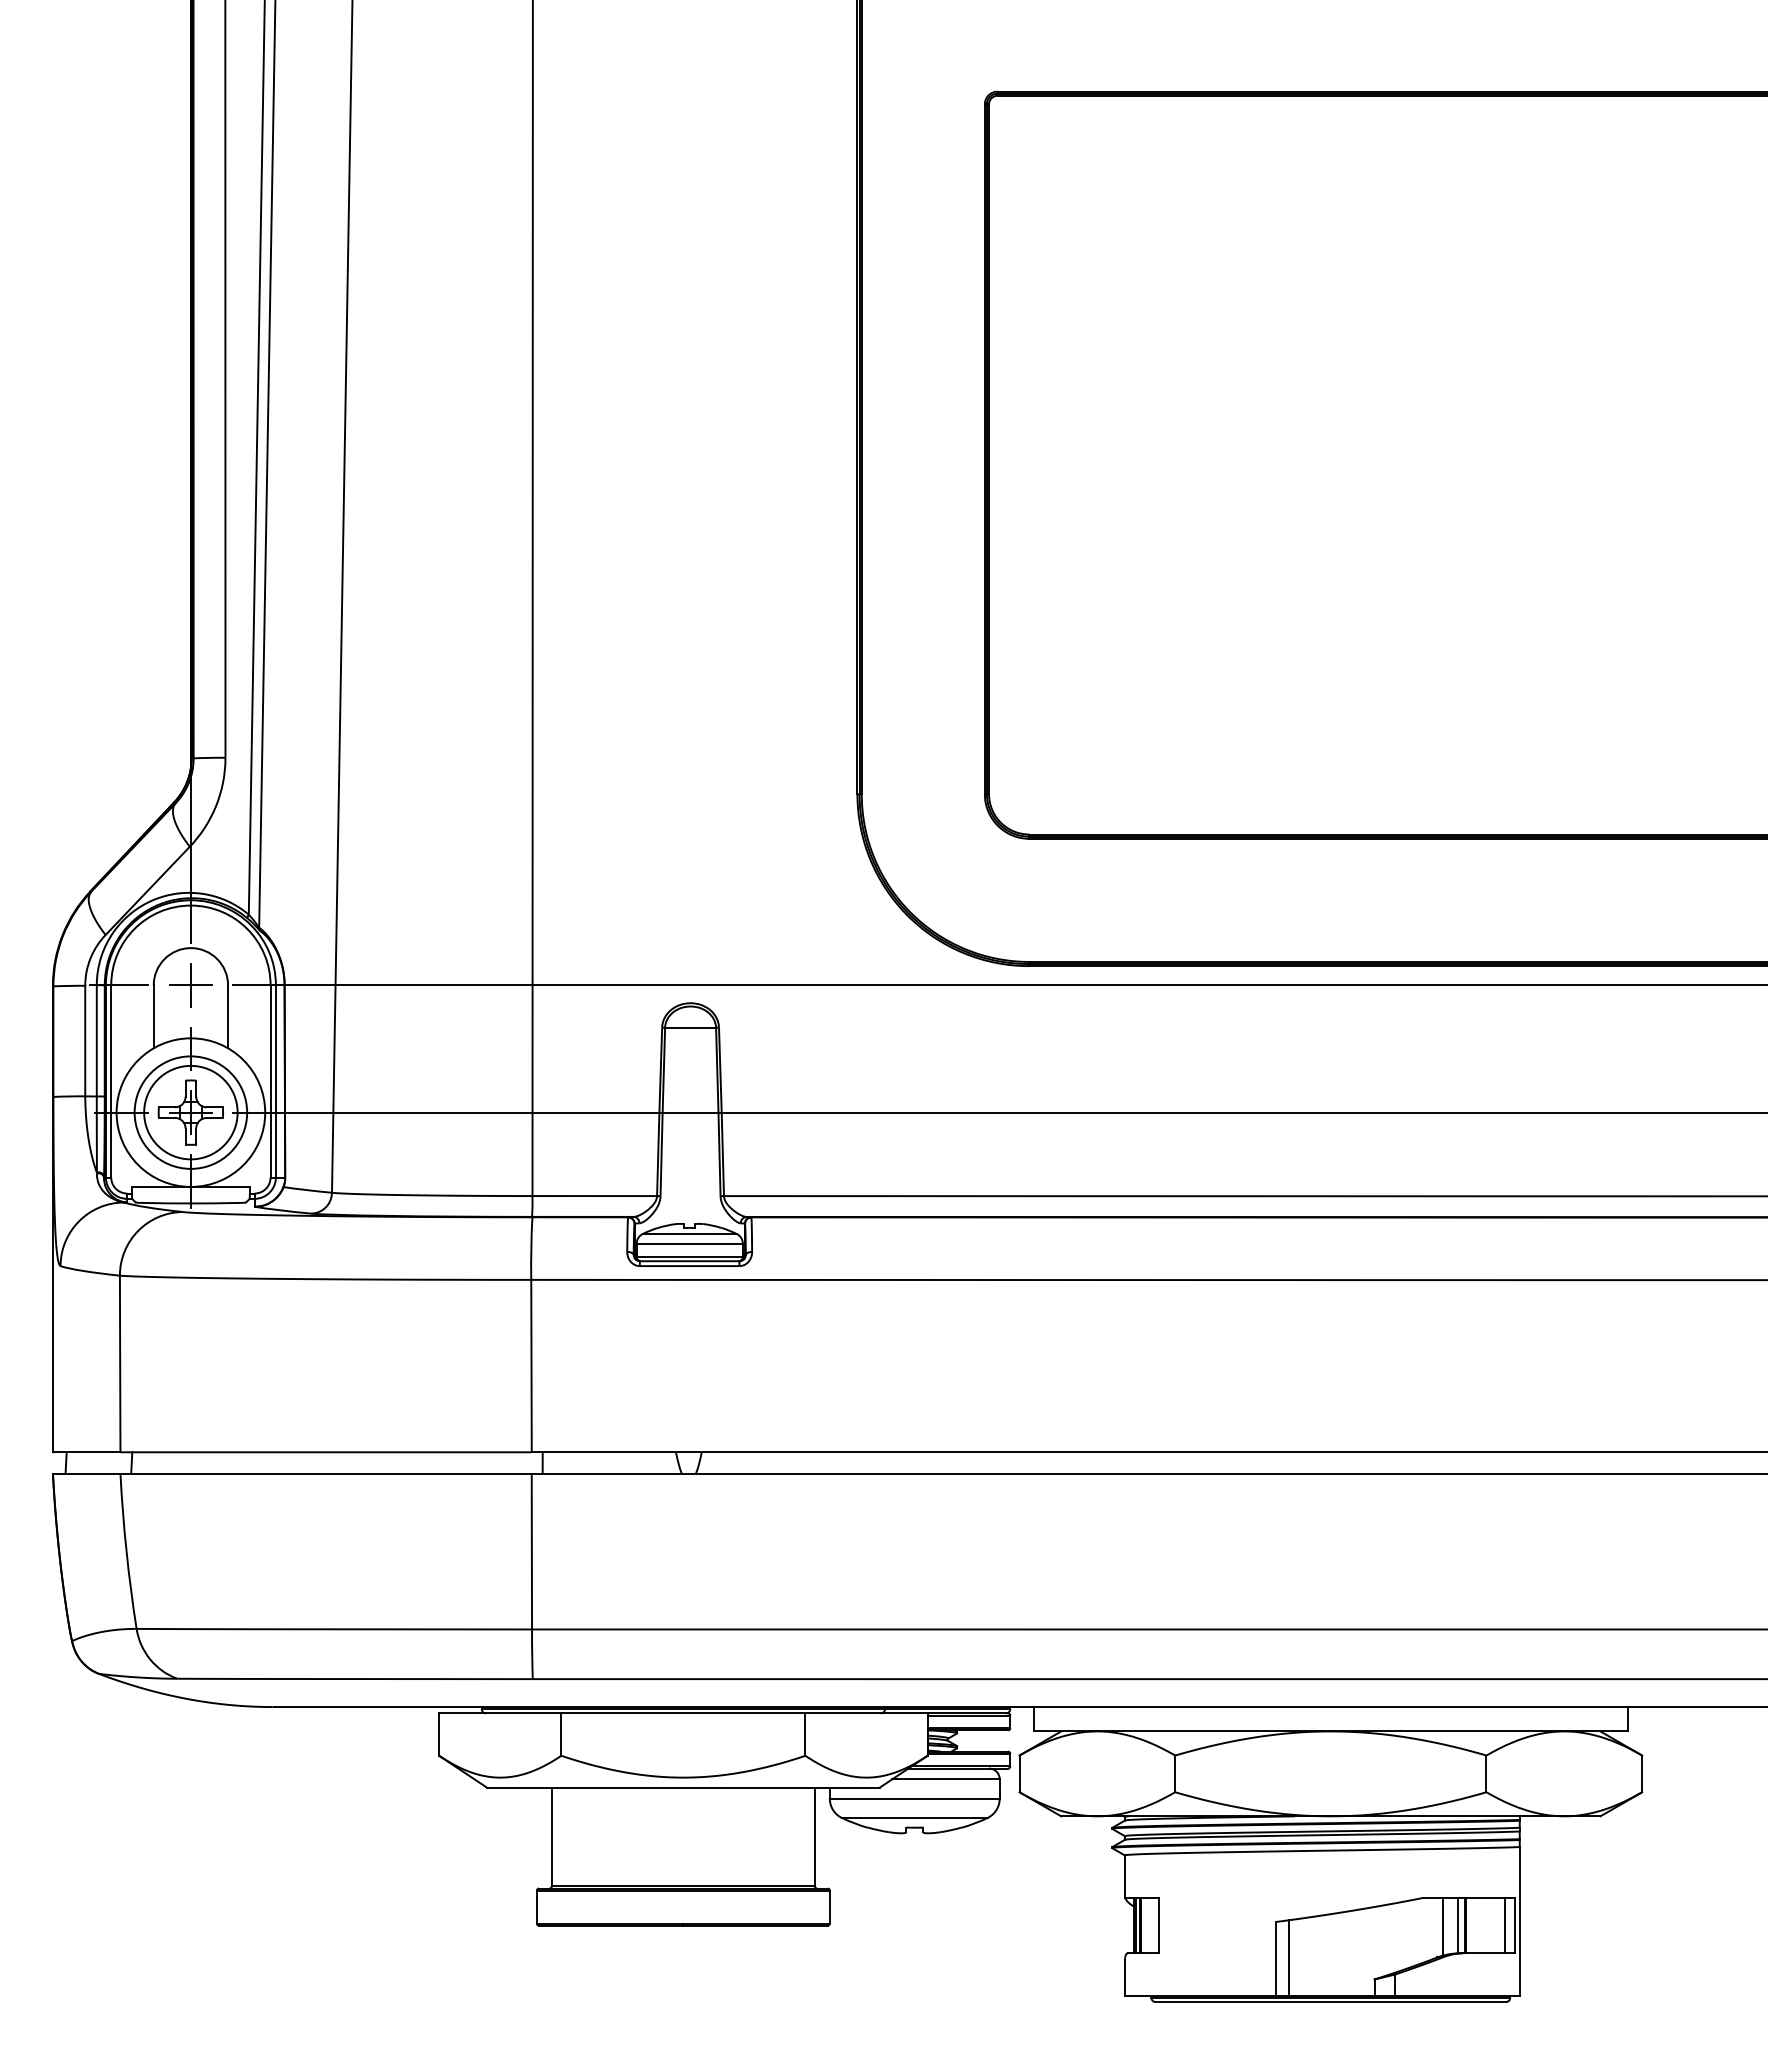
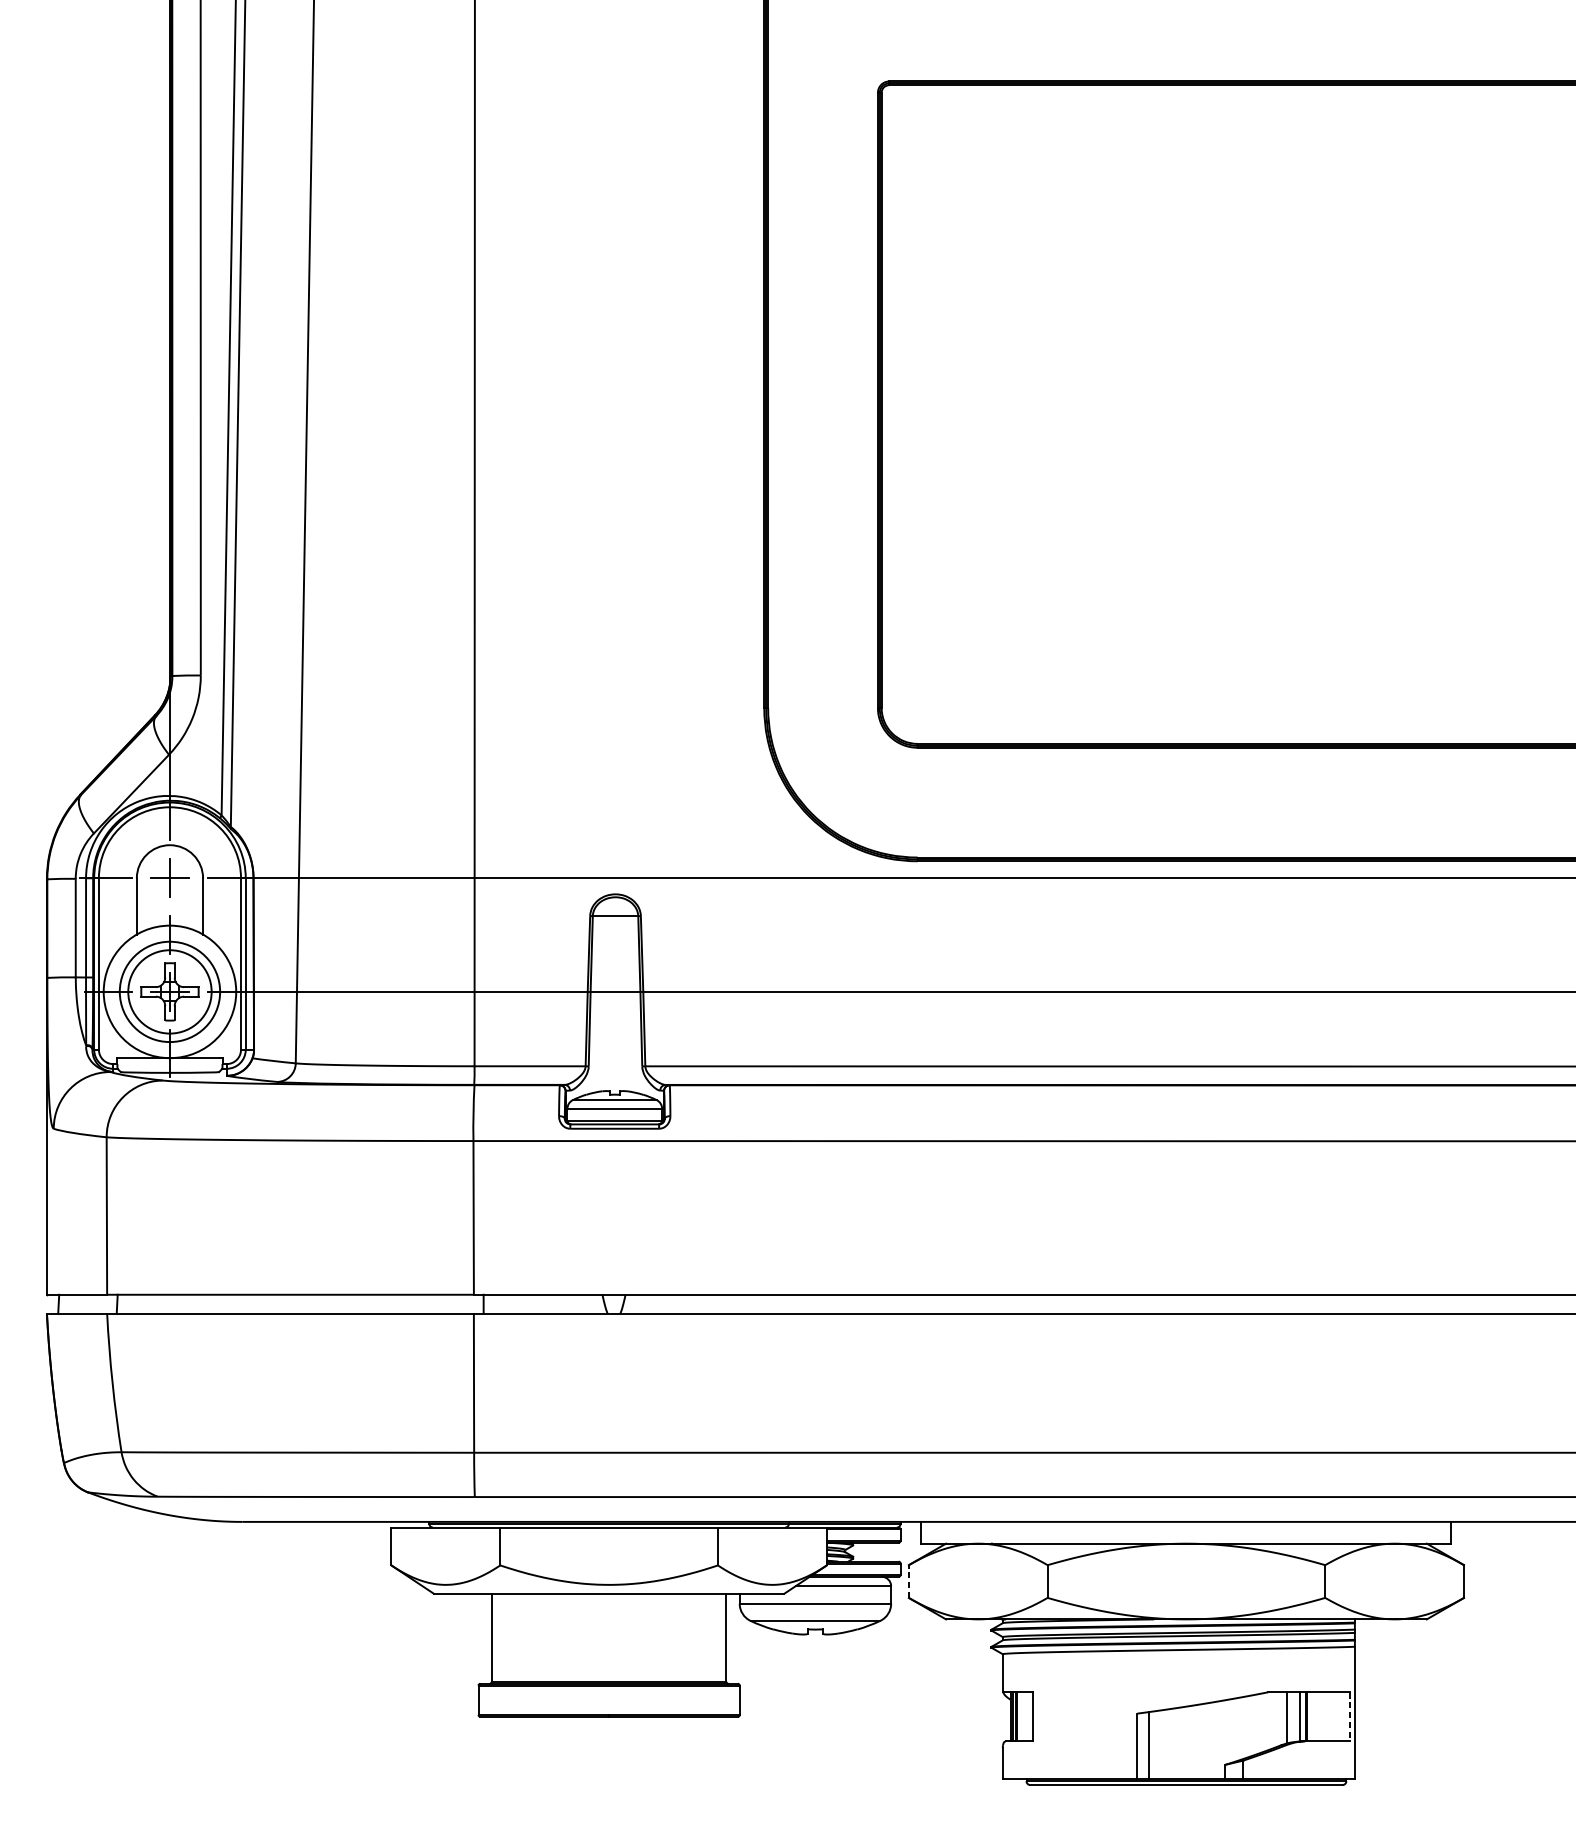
line: (1019, 1773) -> (908, 1581), solid -> dashed
line: (1504, 1925) -> (1341, 1716), removed
line: (1514, 1925) -> (1350, 1716), solid -> dashed

